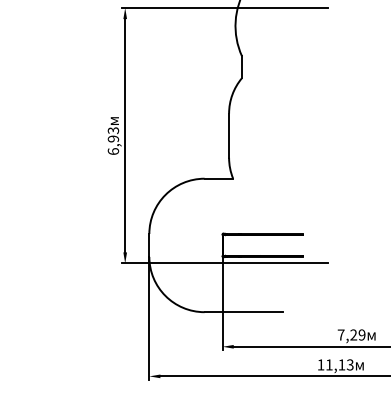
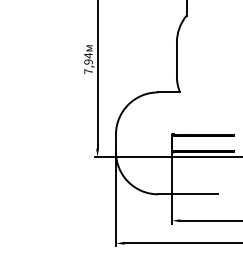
text: (113, 140) -> (88, 63), 6,93 -> 7,94

